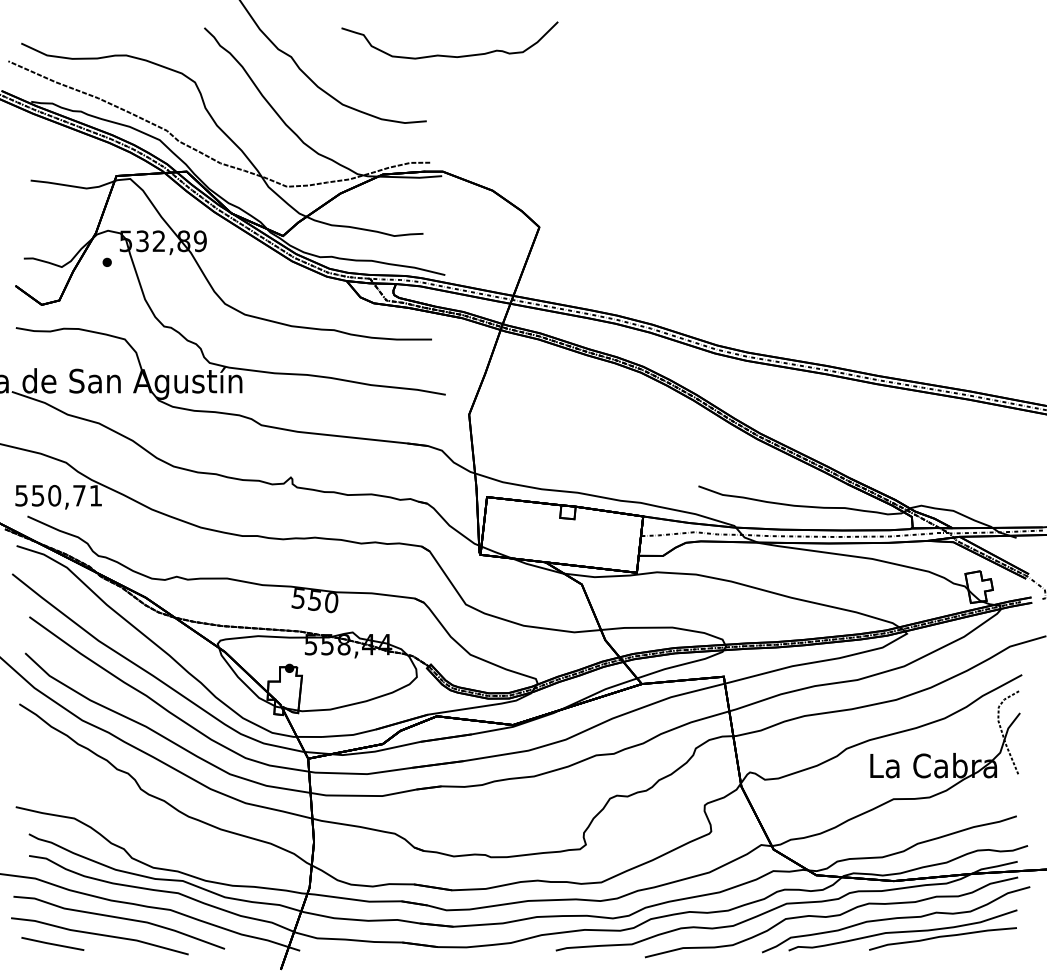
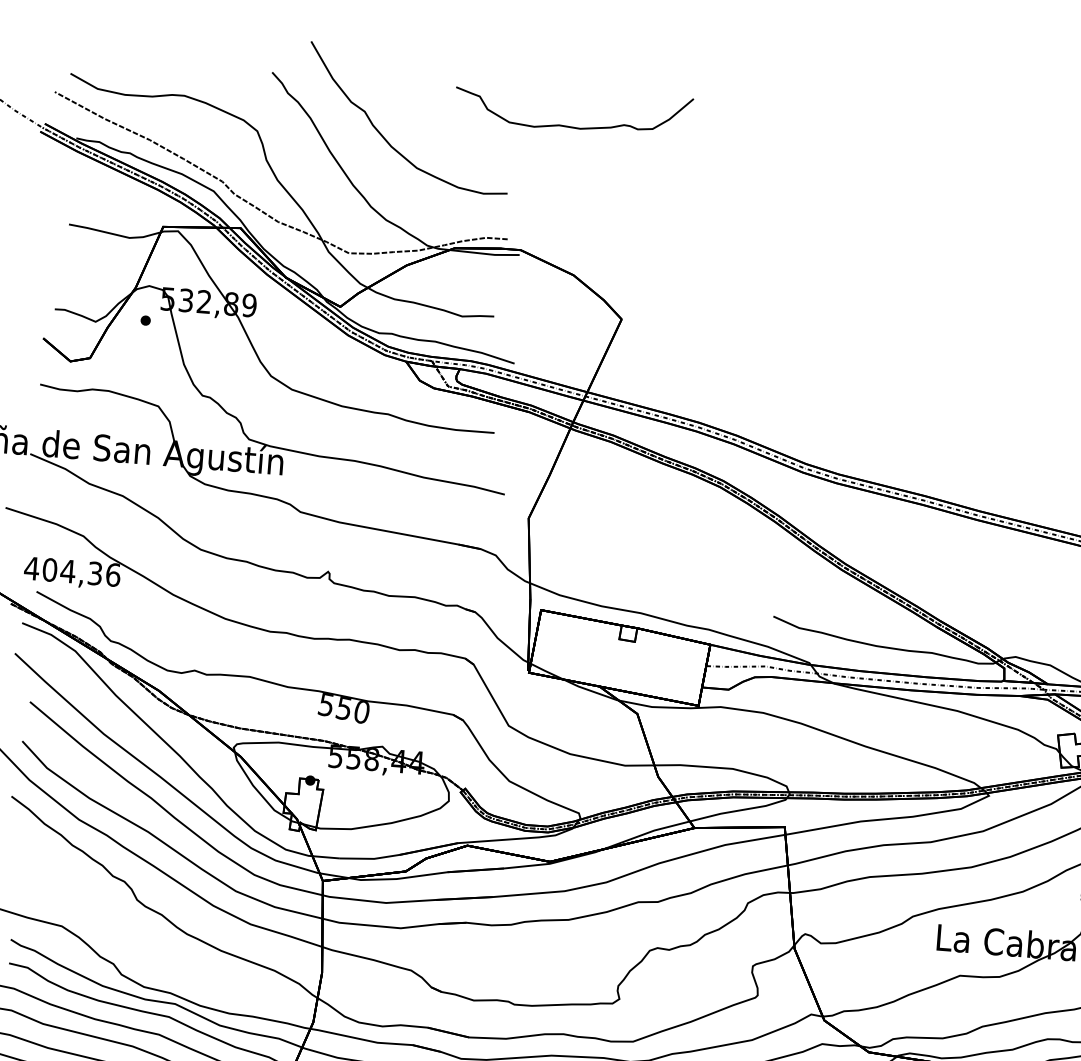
curve: (449, 55) -> (572, 126), moved
text: (58, 495) -> (72, 571), 550,71 -> 404,36

